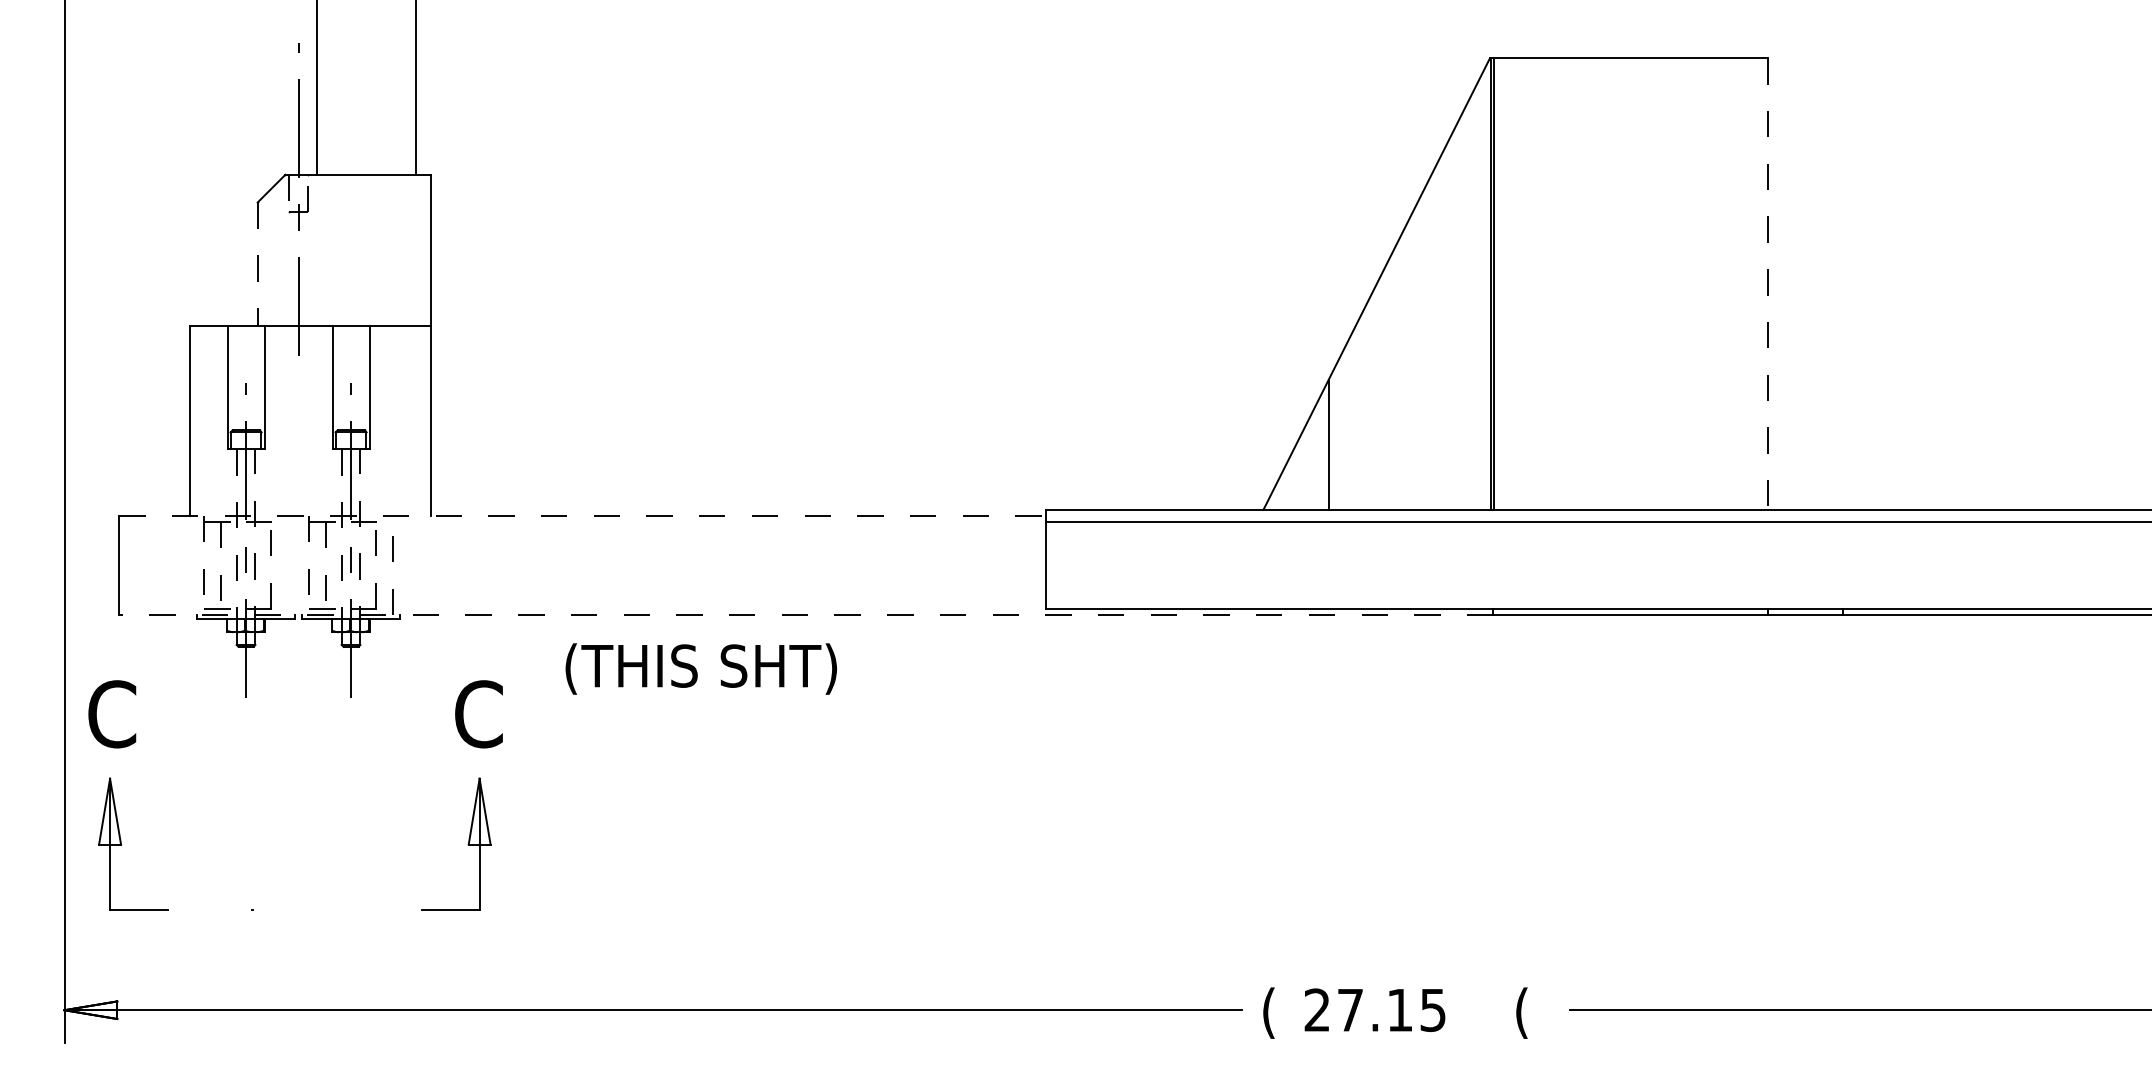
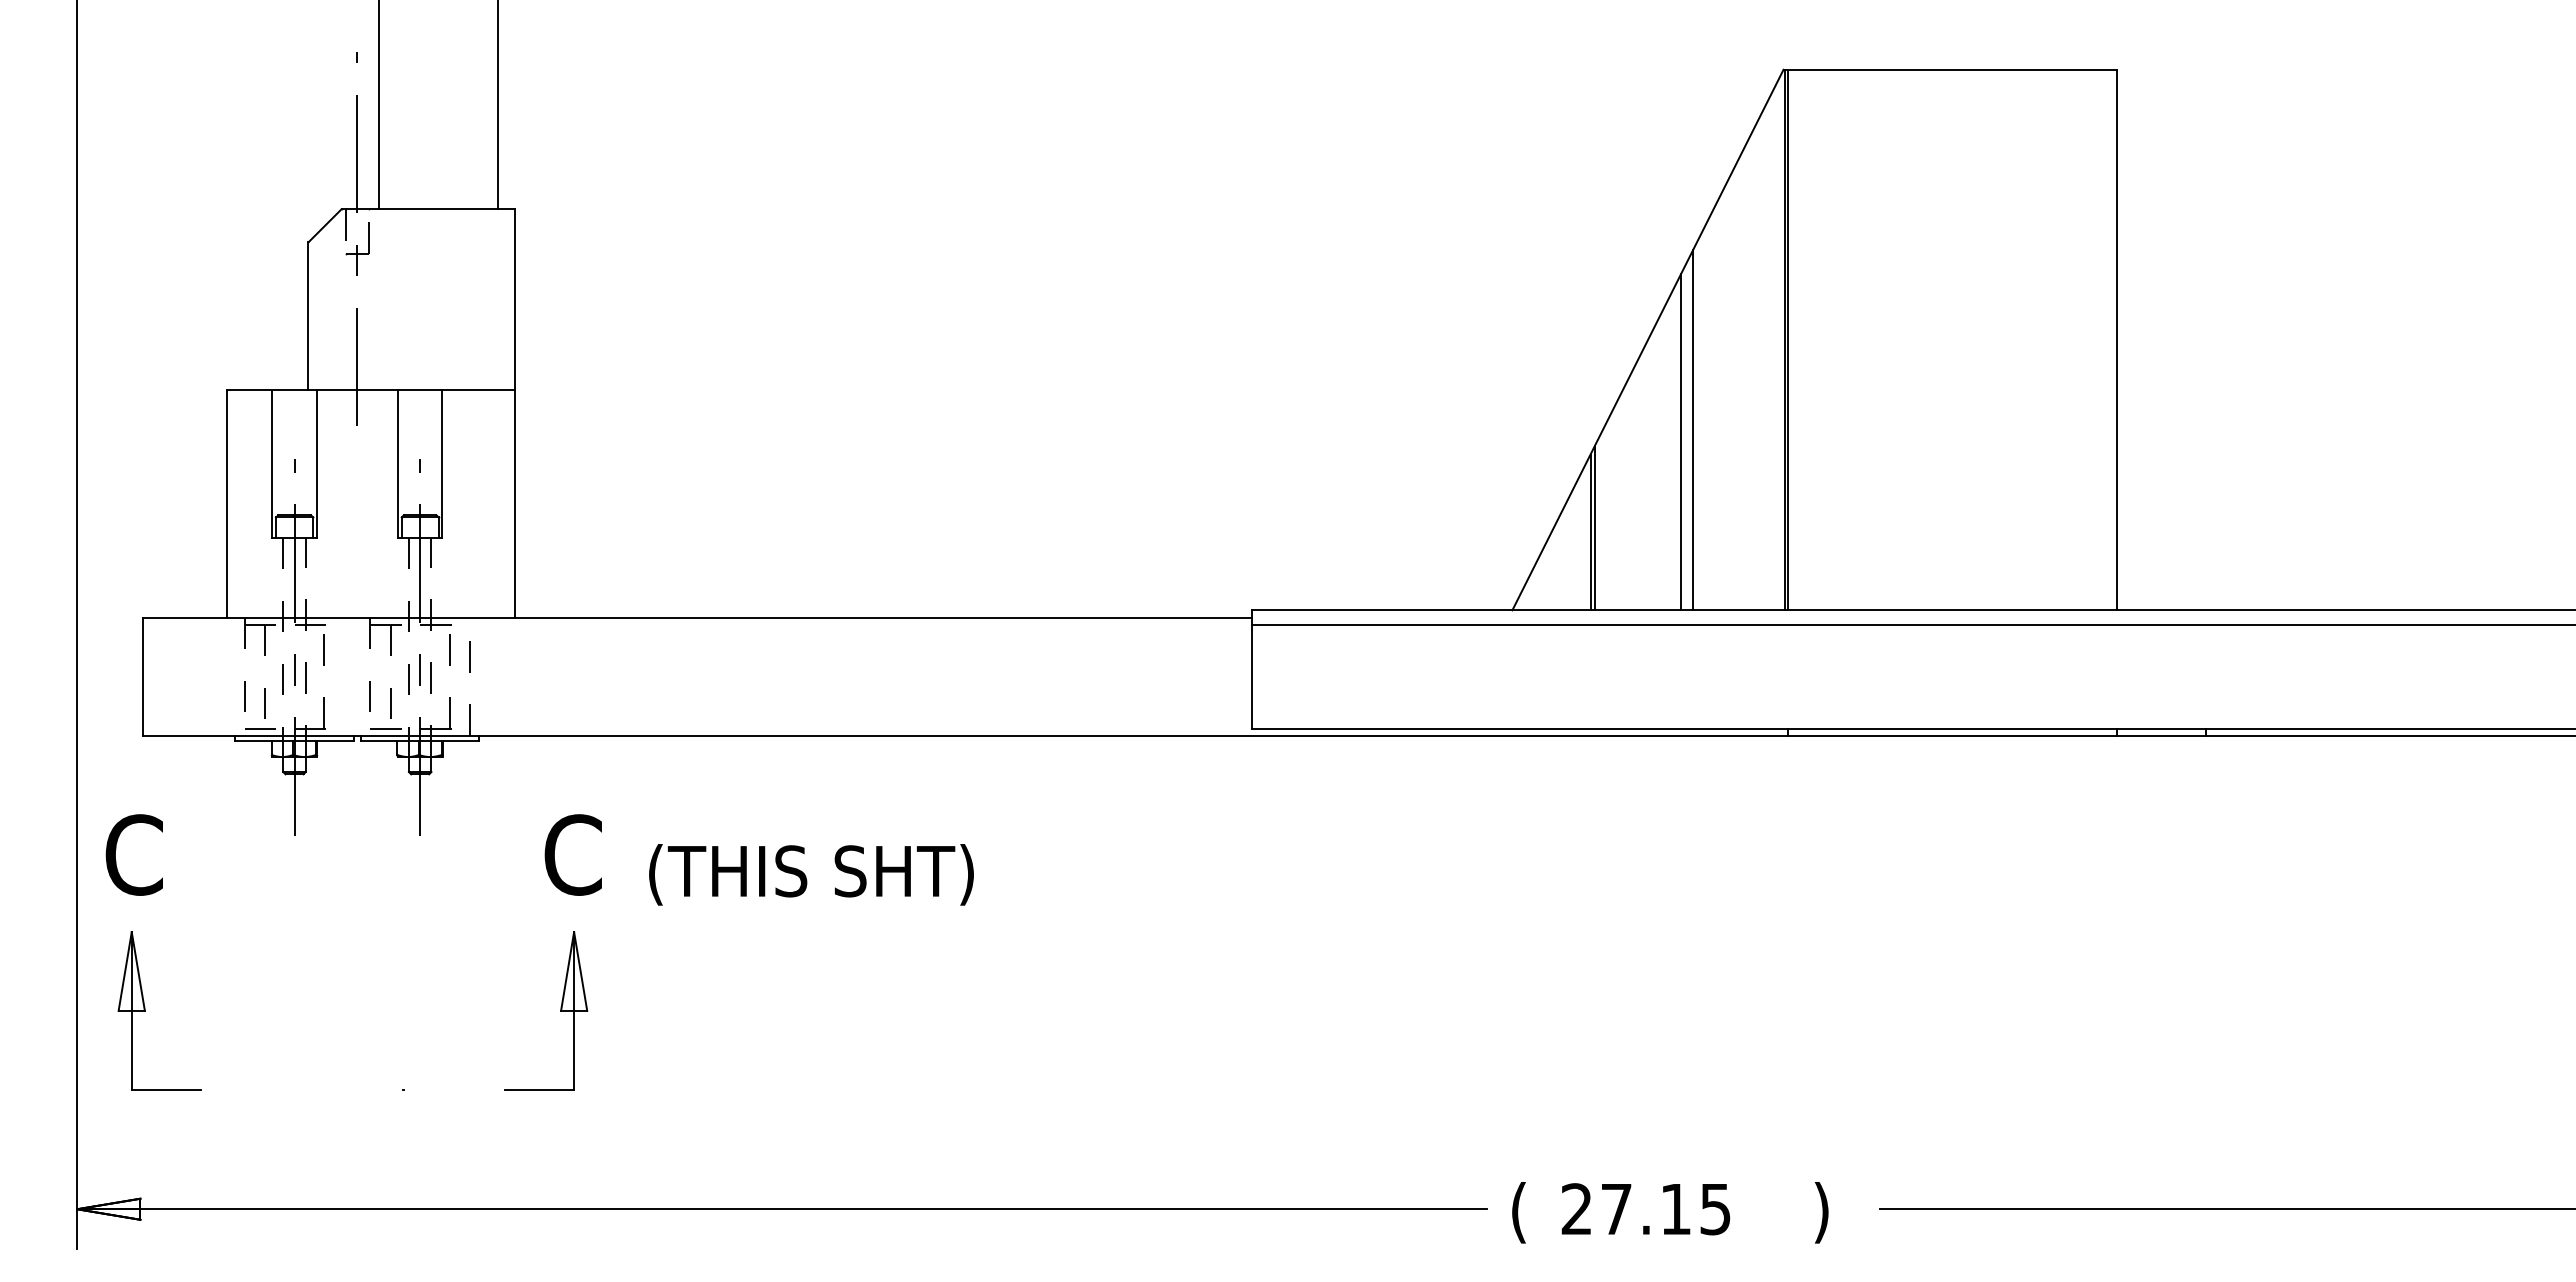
line: (257, 264) -> (308, 316), dashed -> solid
line: (1768, 284) -> (2116, 340), dashed -> solid
line: (1413, 359) -> (1692, 430), added
line: (1404, 368) -> (1681, 441), added
line: (1332, 440) -> (1594, 527), added
line: (582, 515) -> (697, 617), dashed -> solid
line: (805, 615) -> (964, 736), dashed -> solid
text: (701, 668) -> (811, 874), moved
text: (1521, 1012) -> (1821, 1212), ( -> )

